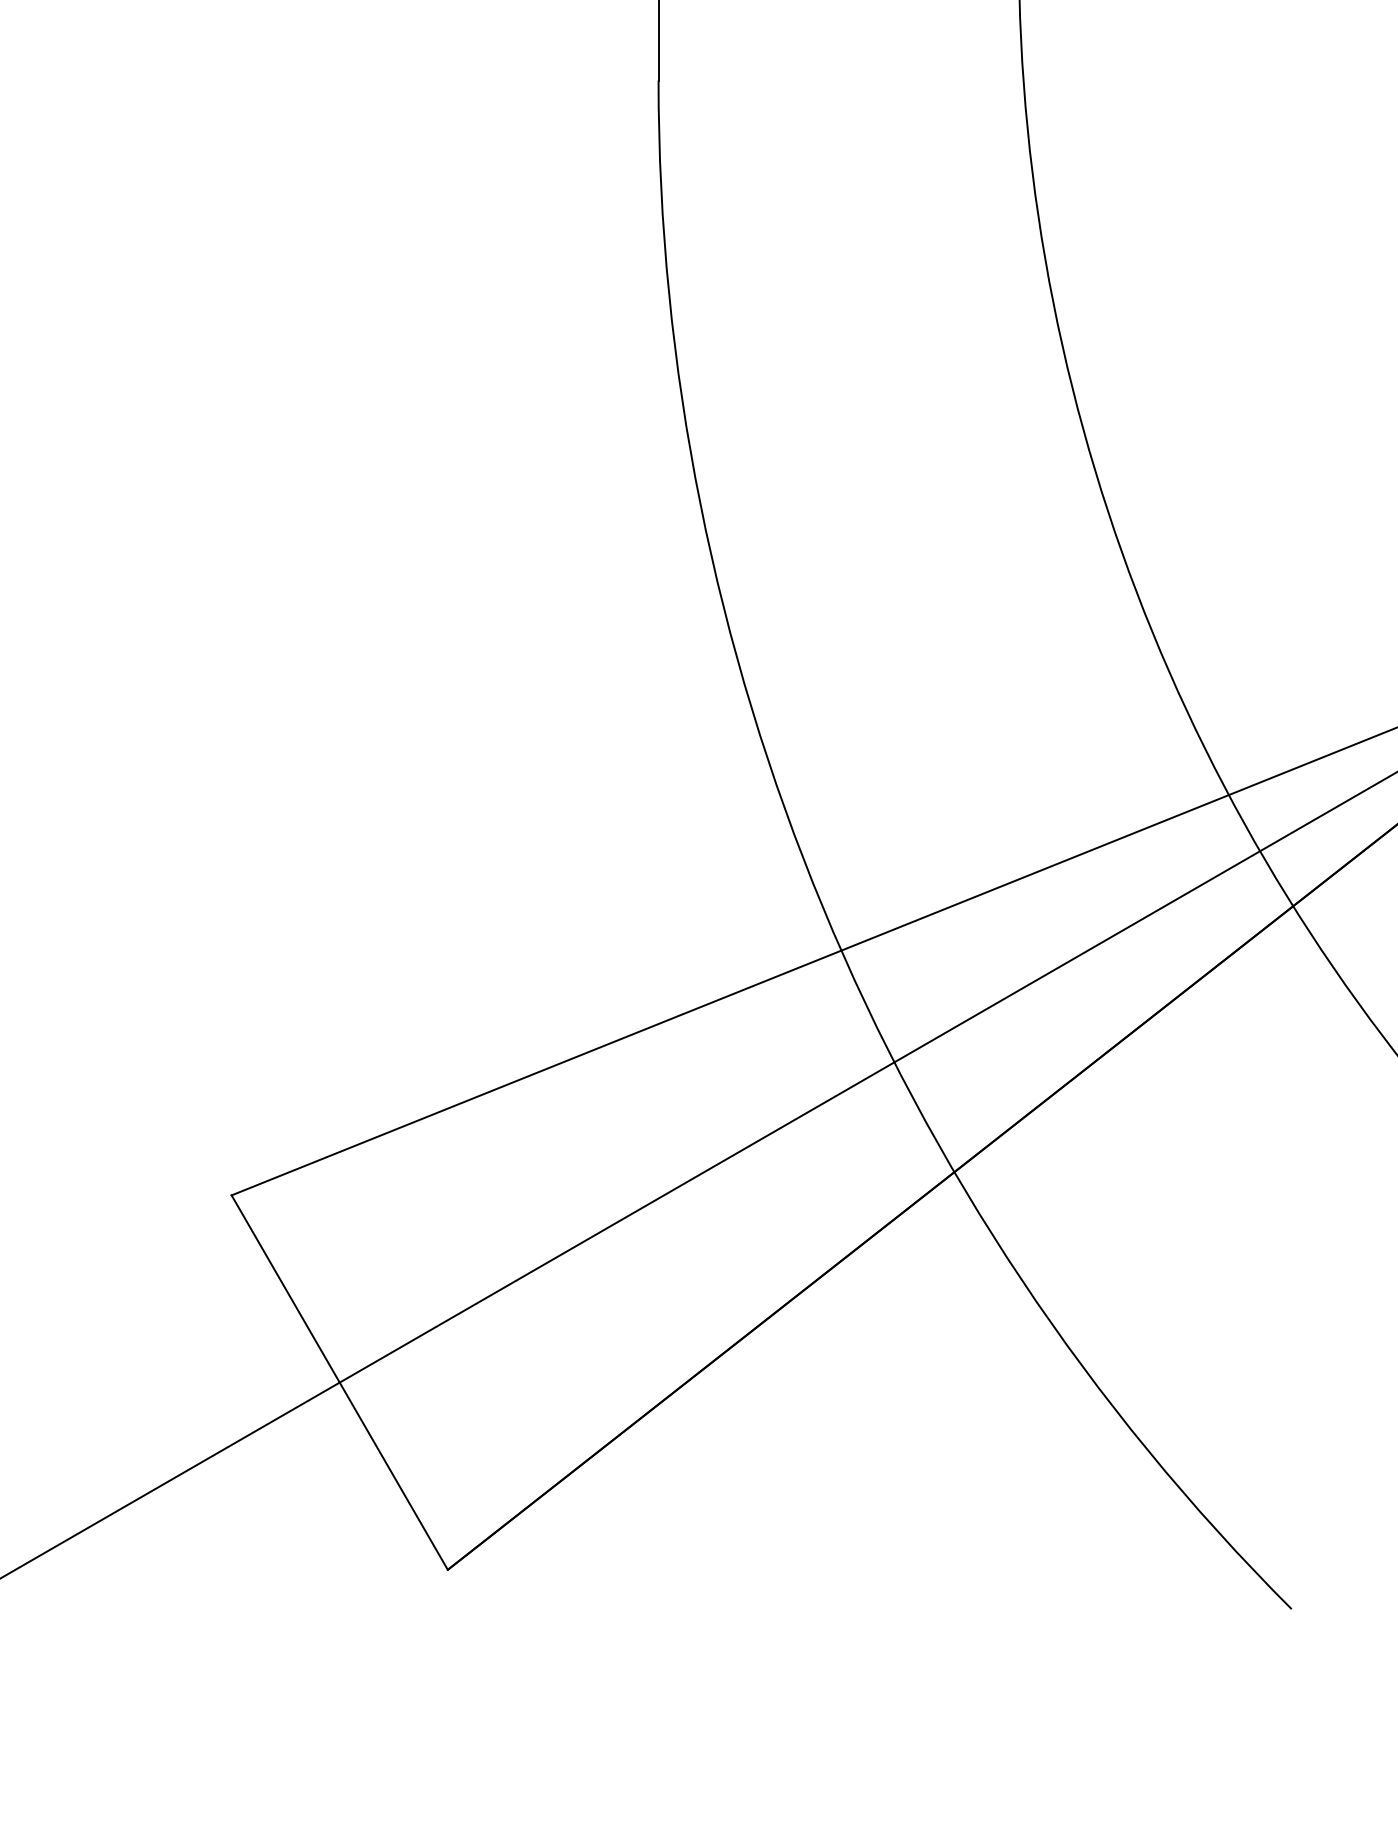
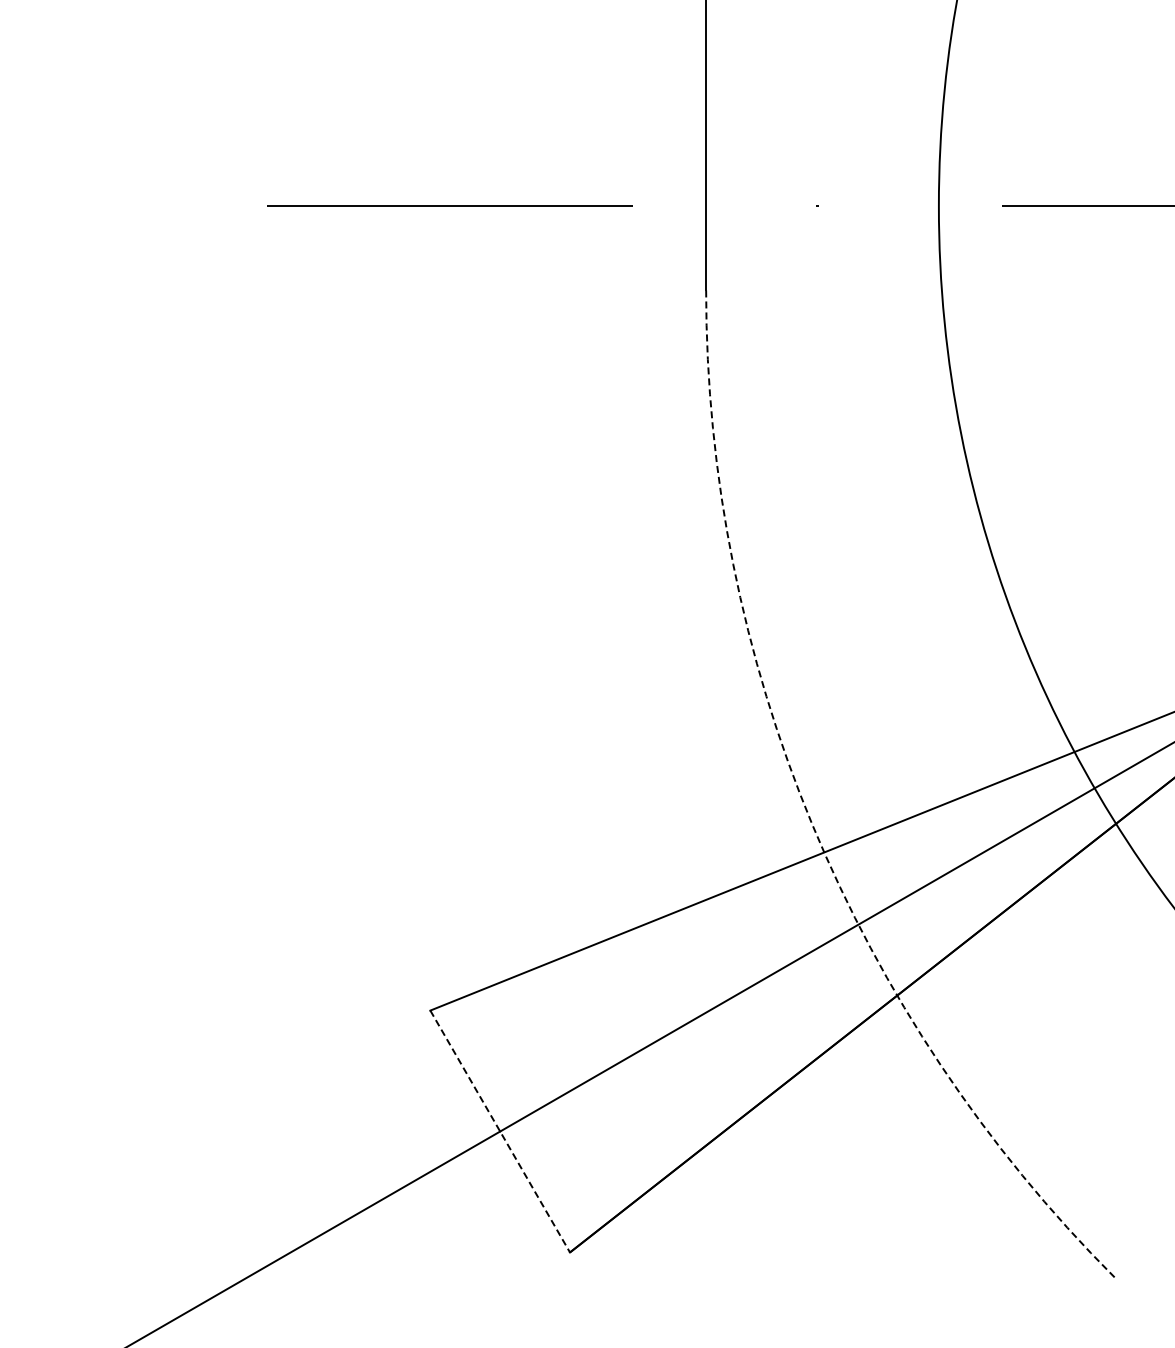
arc: (823, 907) -> (812, 824), solid -> dashed
line: (340, 1382) -> (500, 1131), solid -> dashed

